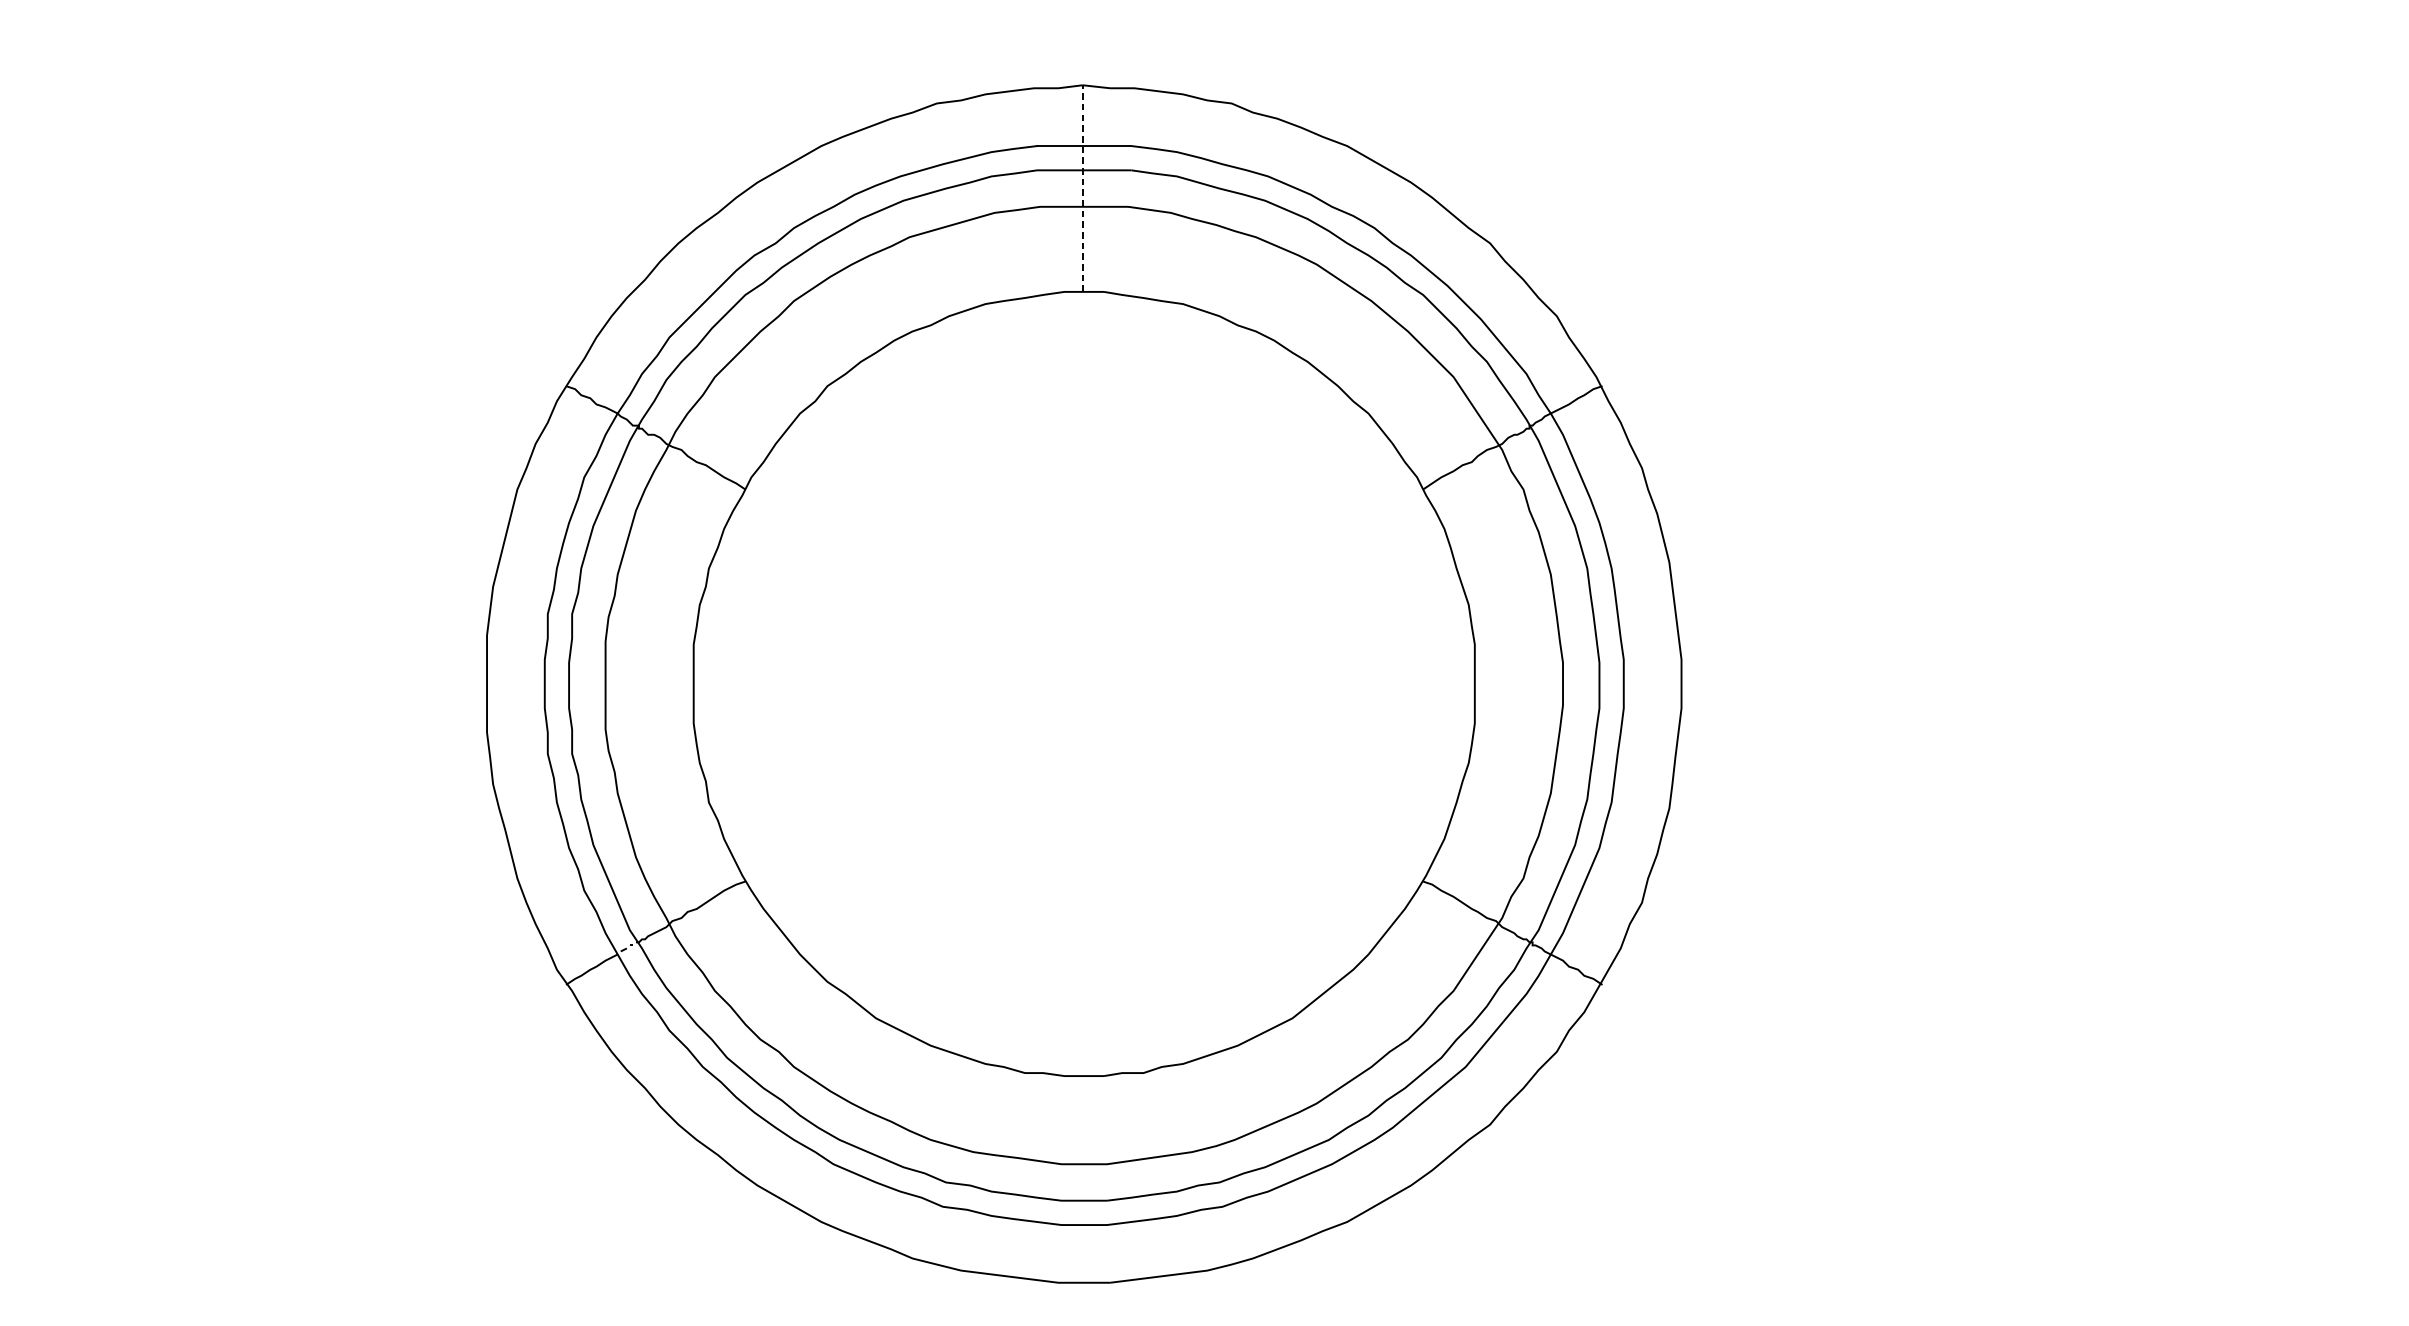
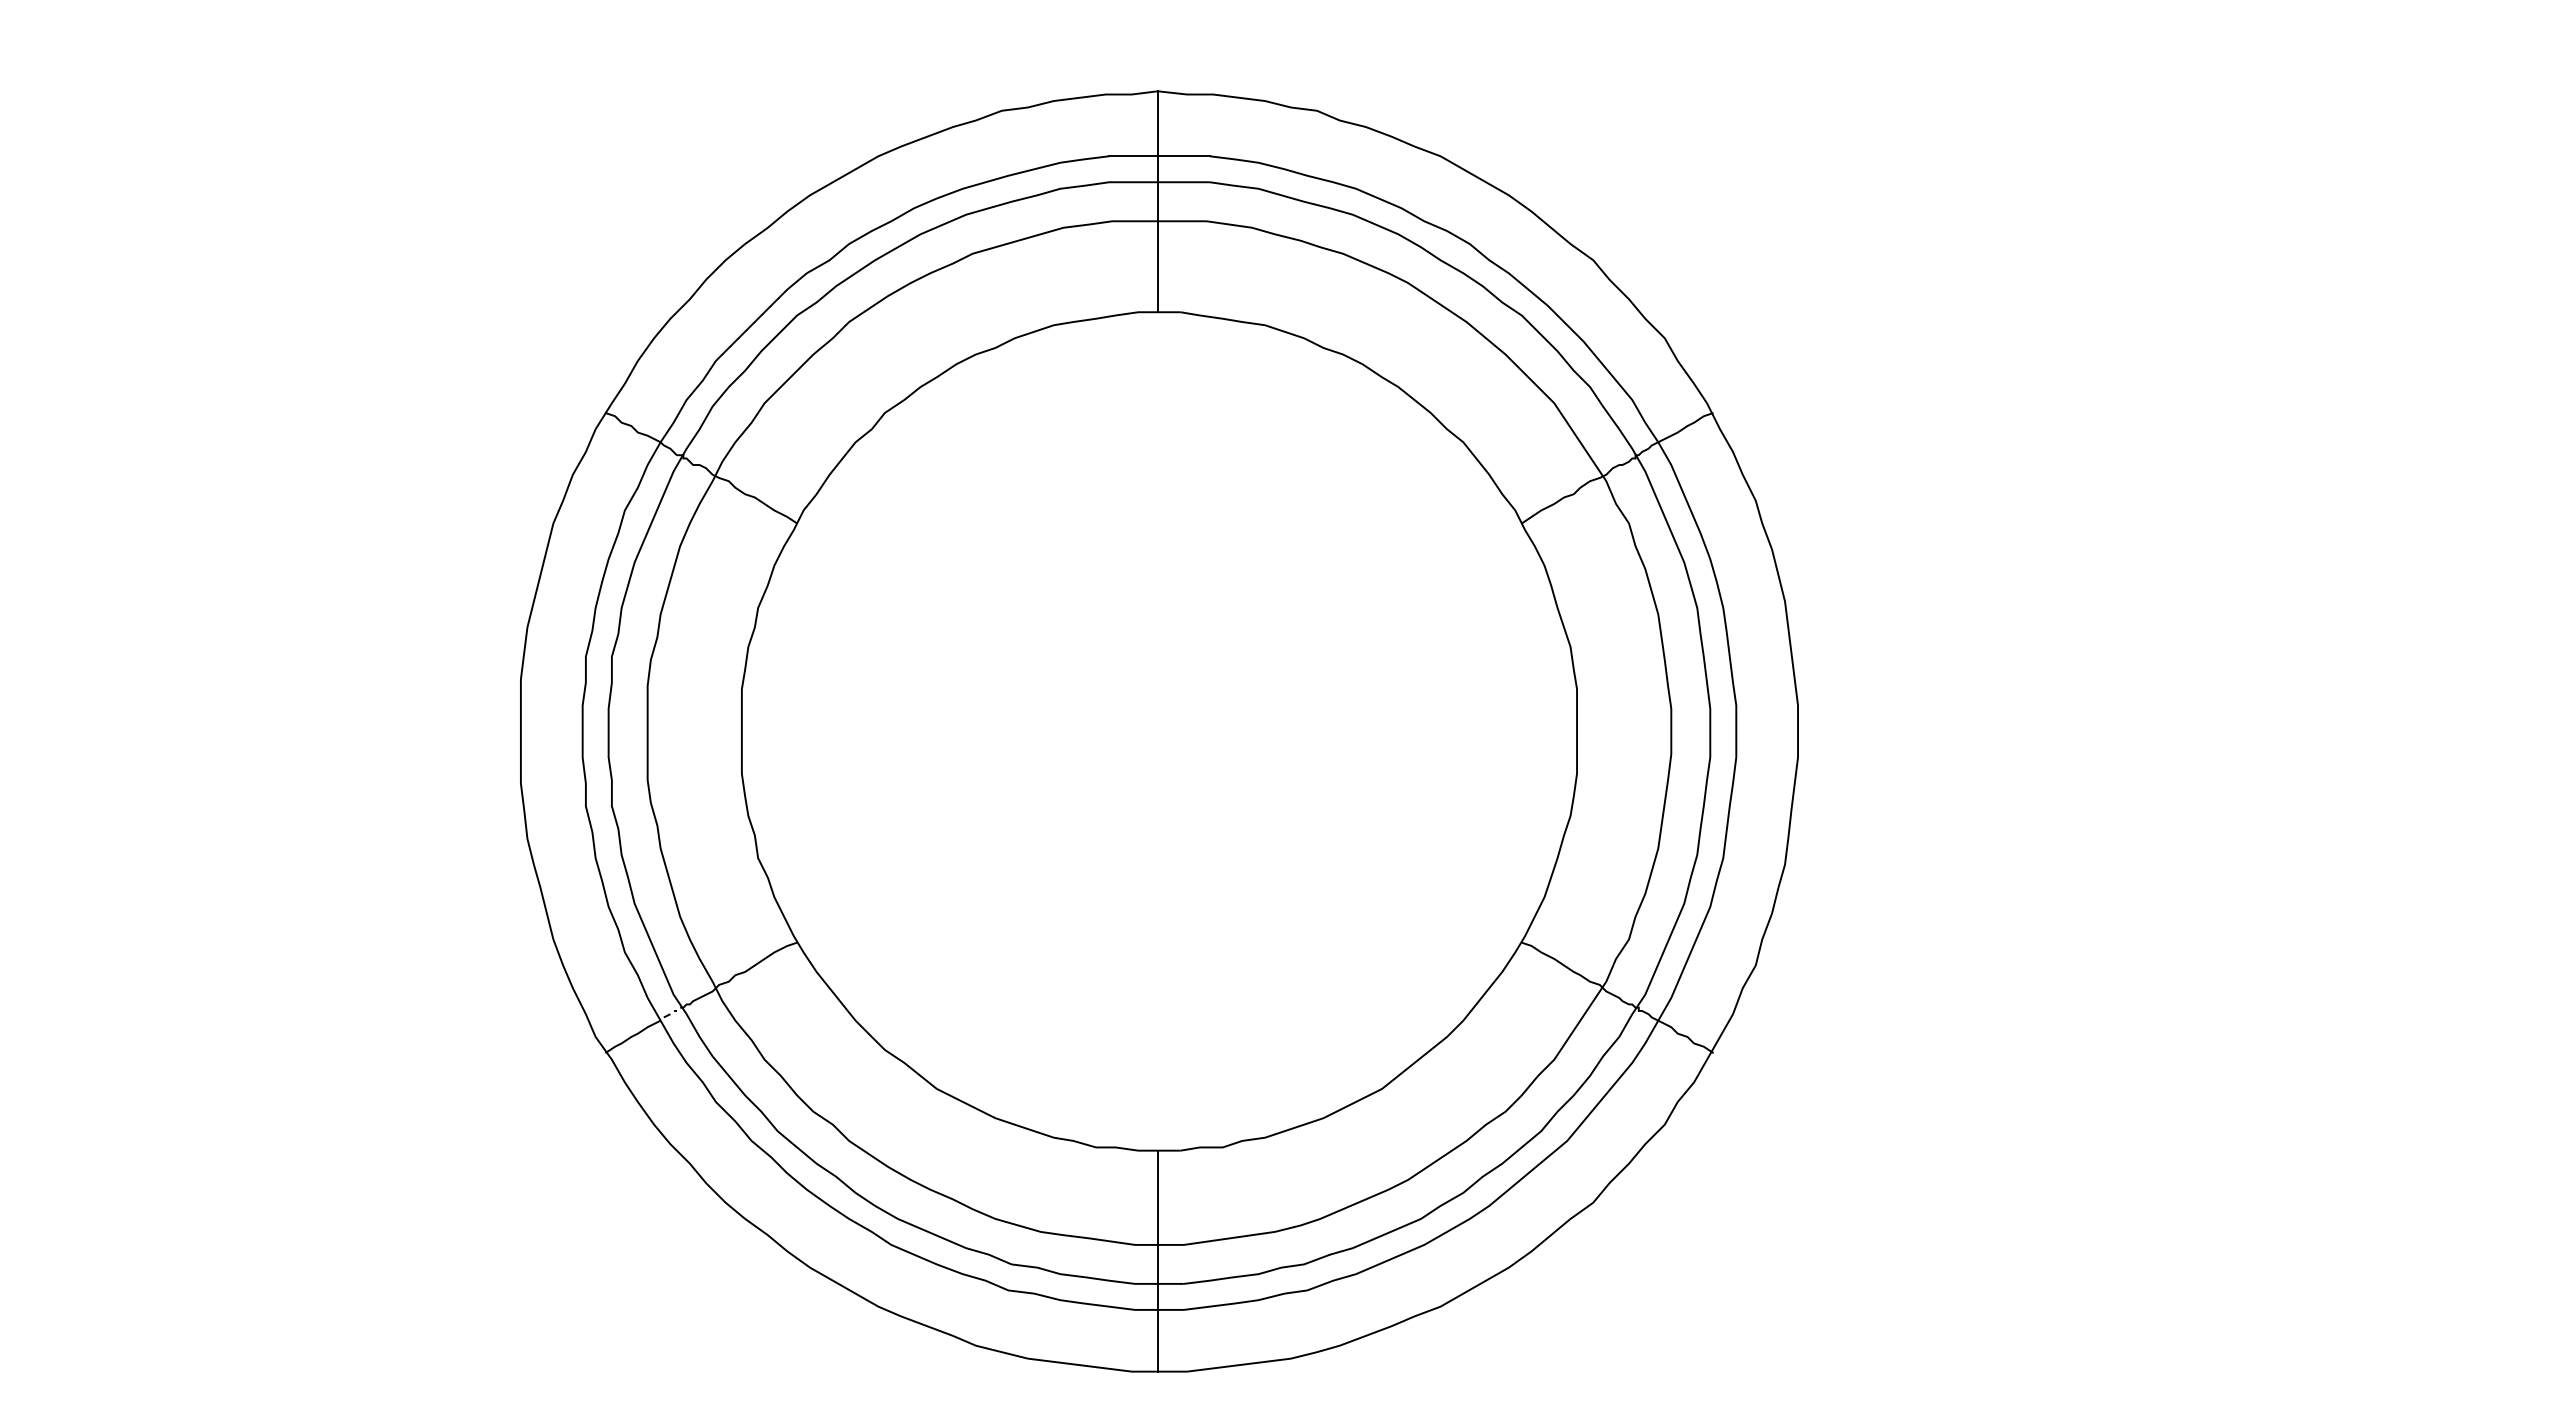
line: (1082, 188) -> (1157, 201), dashed -> solid
line: (1082, 1178) -> (1157, 1260), added

